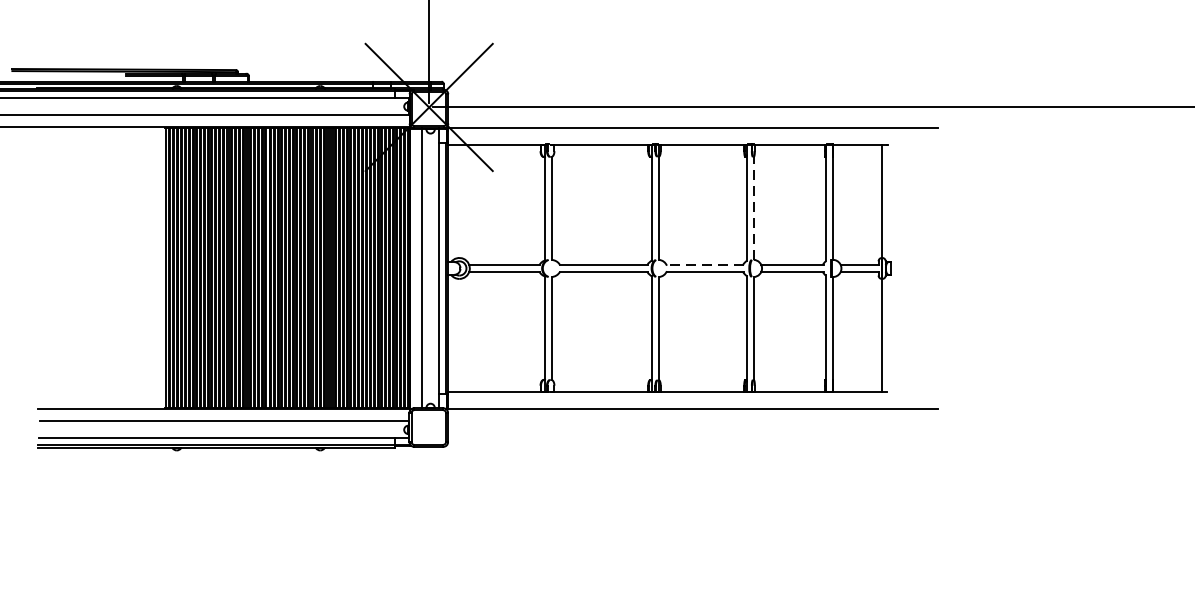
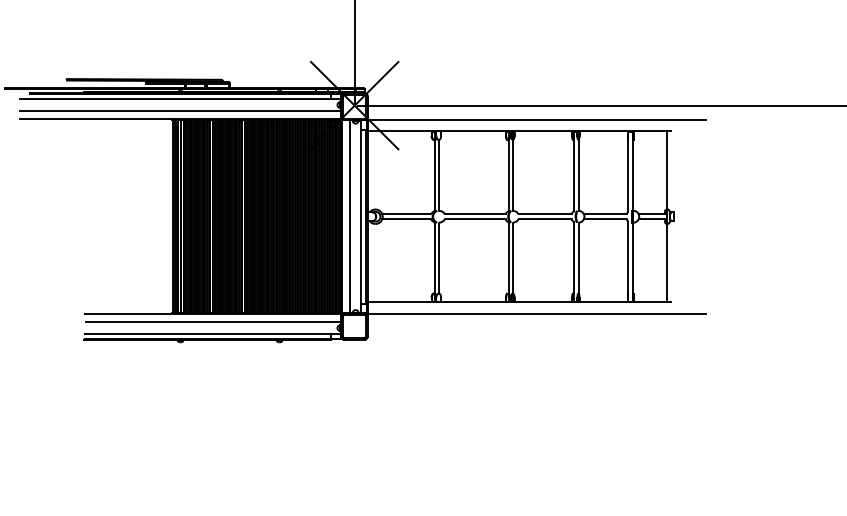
line: (753, 207) -> (578, 174), dashed -> solid
line: (705, 265) -> (545, 214), dashed -> solid

